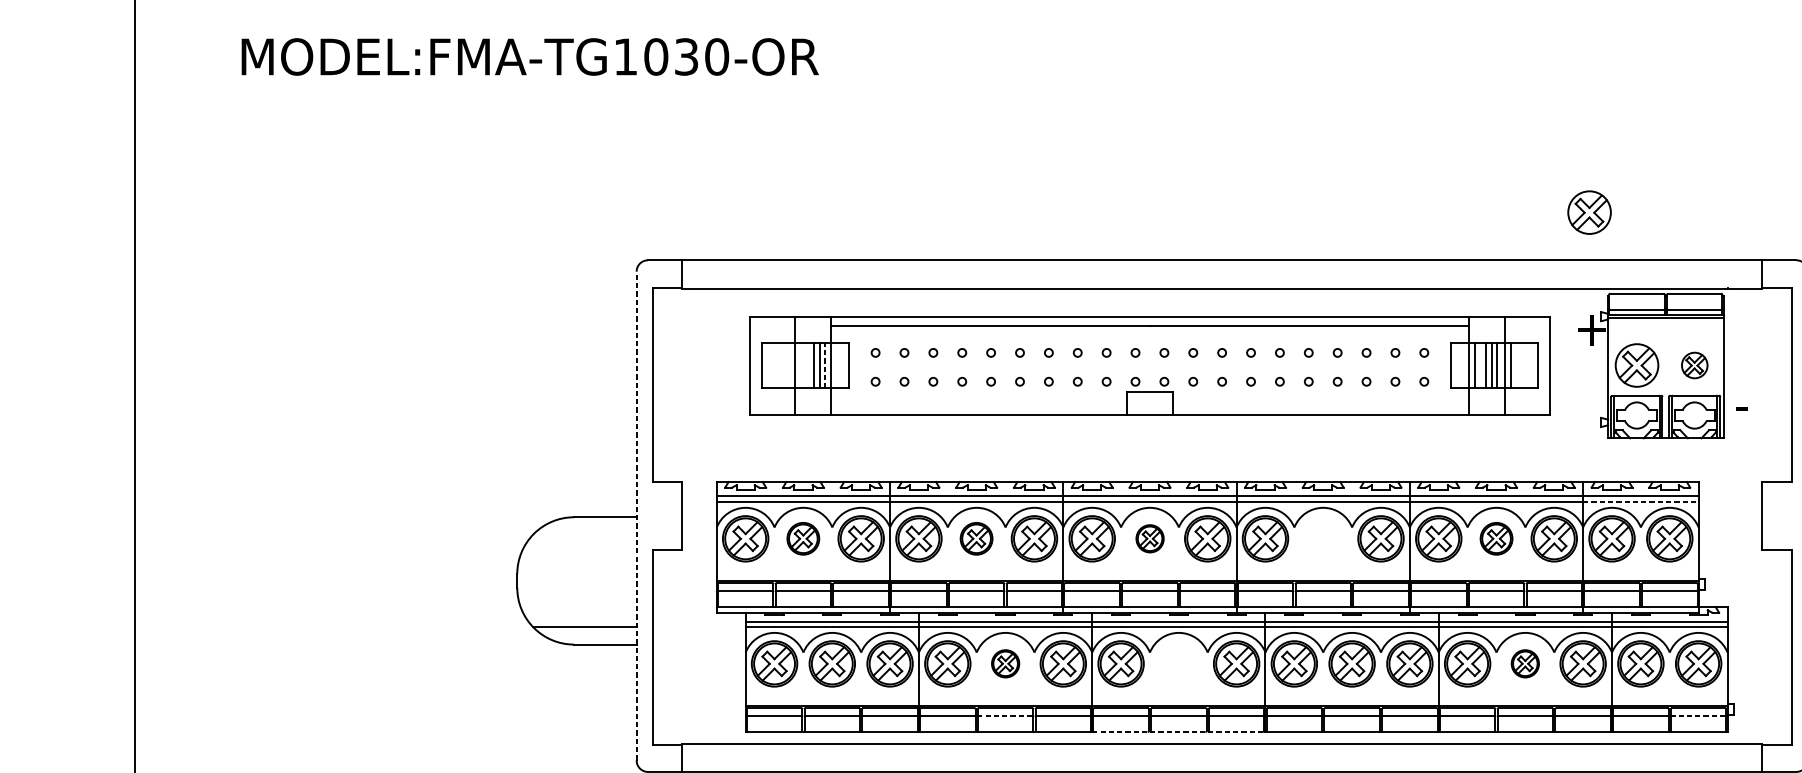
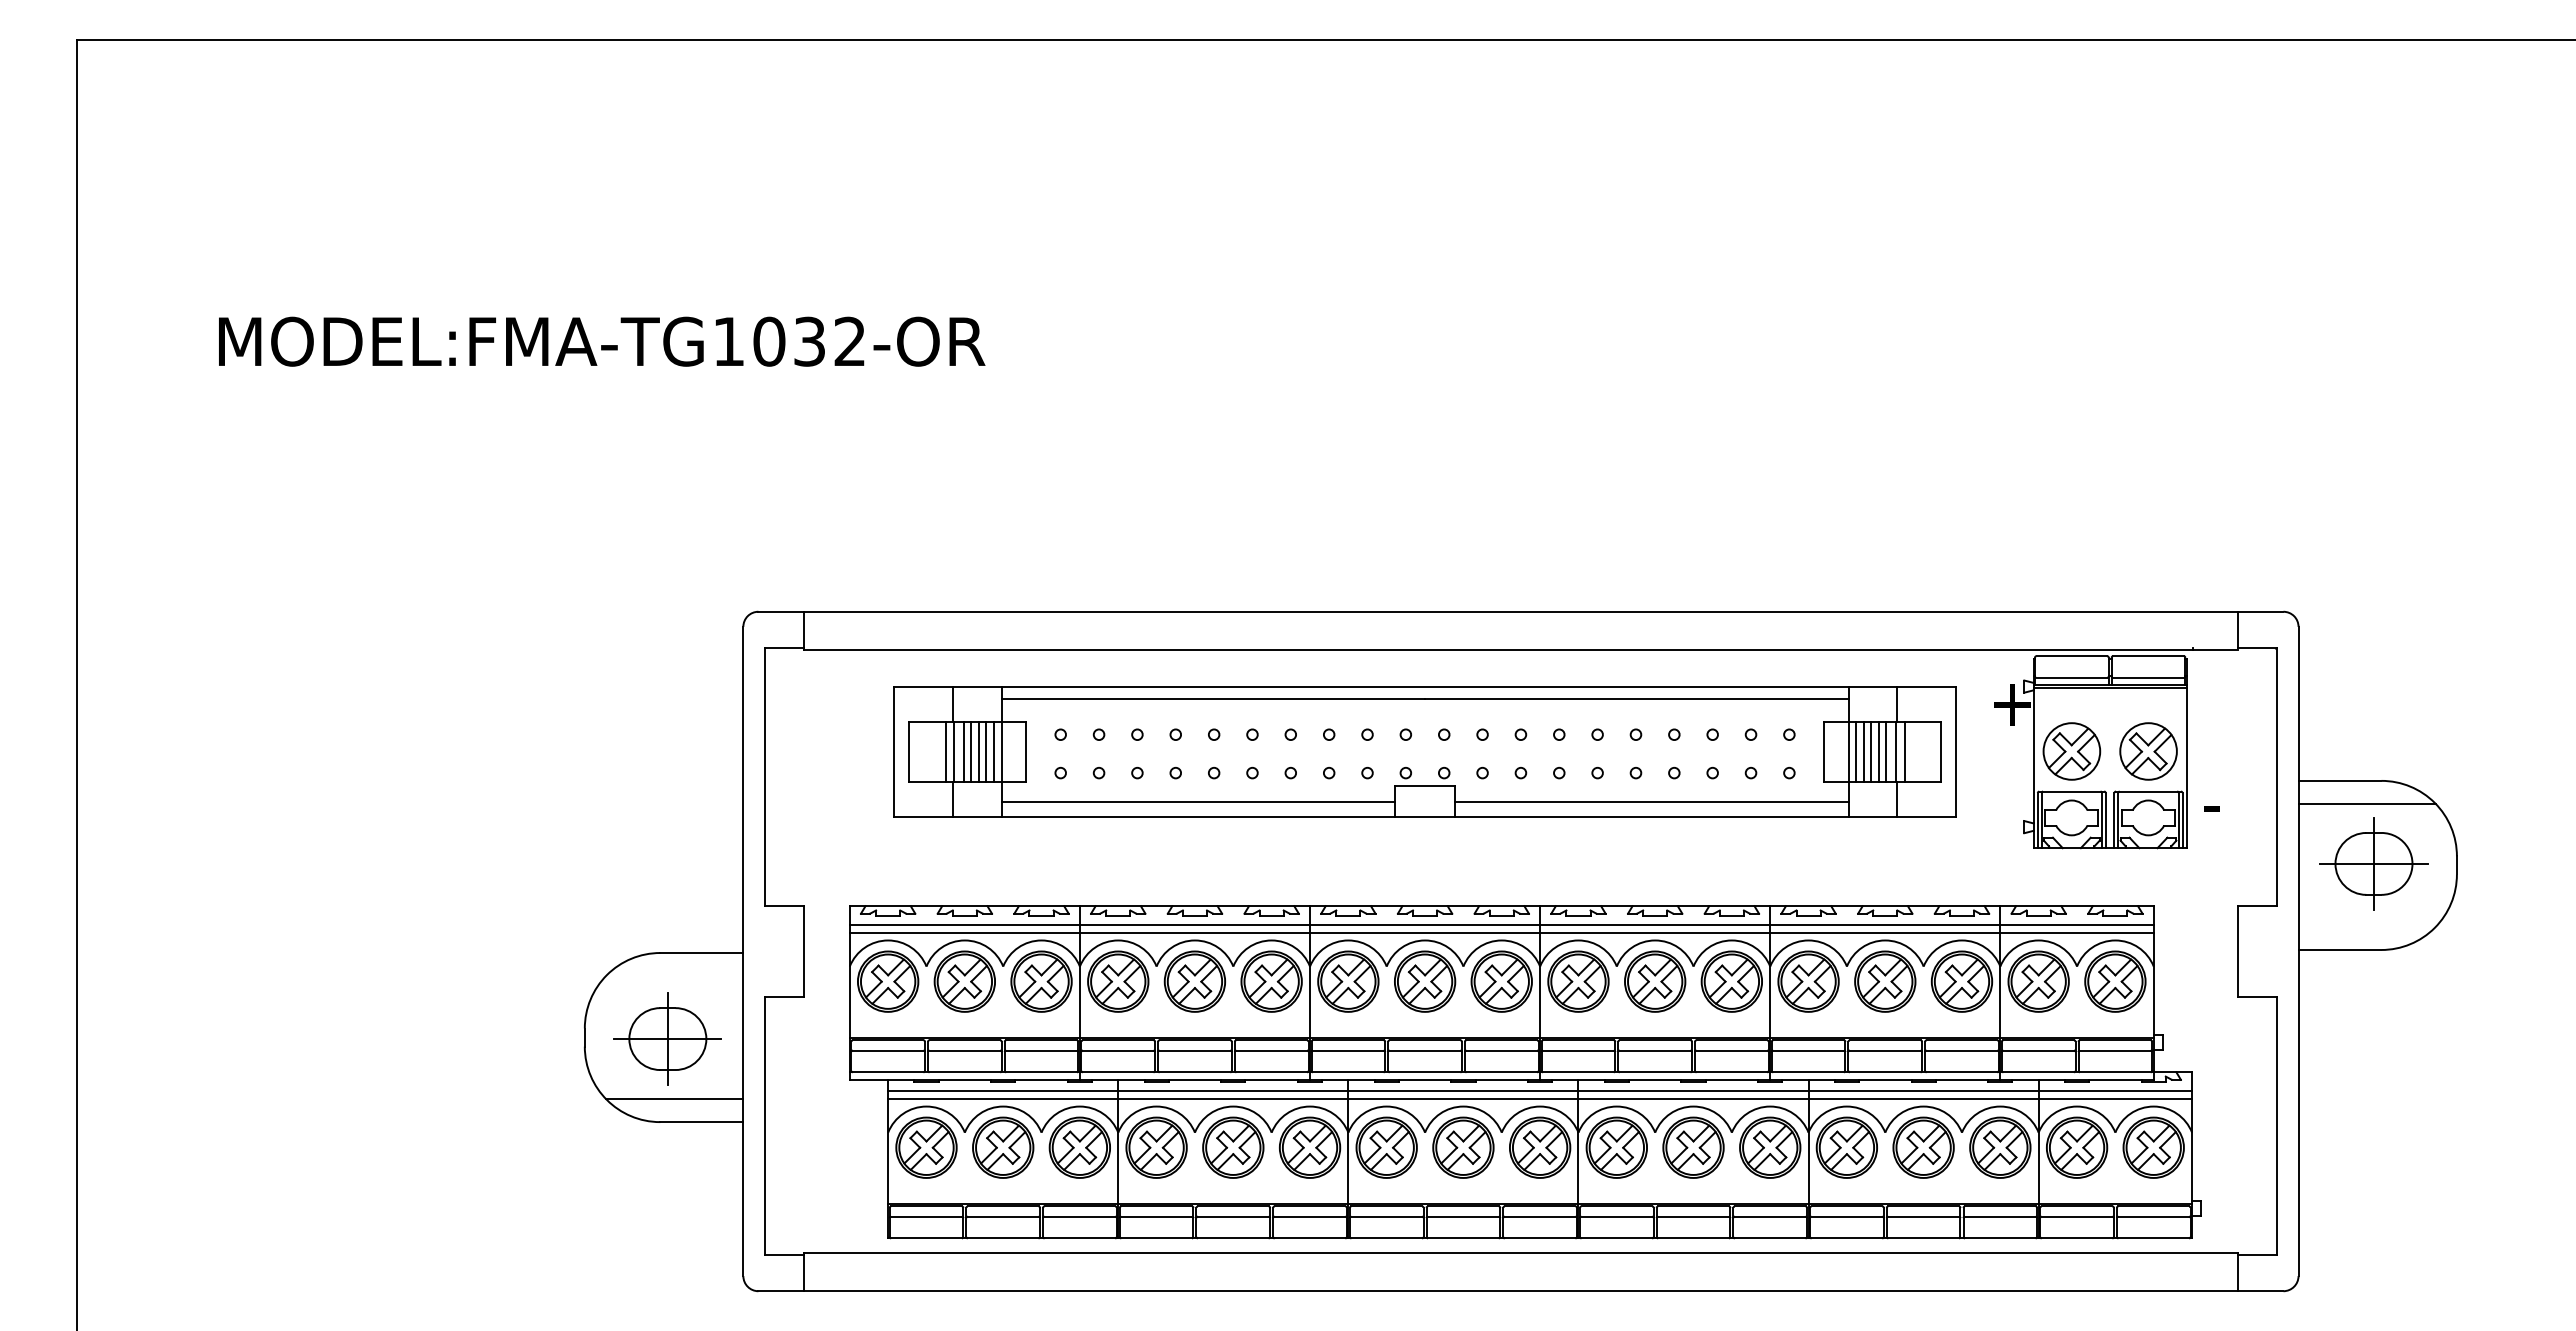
text: (717, 56) -> (850, 341), MODEL:FMA-TG1030-OR -> MODEL:FMA-TG1032-OR
part: (1589, 212) -> (2008, 548), removed
line: (788, 365) -> (945, 751), added
line: (802, 365) -> (963, 751), added
line: (808, 365) -> (971, 751), added
line: (825, 365) -> (994, 751), dashed -> solid
line: (1480, 365) -> (1863, 751), added
part: (1694, 365) -> (2148, 751), size x1.67
line: (978, 403) -> (1197, 801), added
line: (1320, 403) -> (1651, 801), added
line: (1641, 501) -> (2077, 932), dashed -> solid
line: (636, 516) -> (743, 951), dashed -> solid
part: (803, 538) -> (964, 981), size x1.43
part: (976, 538) -> (1194, 981), size x1.43
part: (1150, 538) -> (1425, 981), size x1.67
part: (1323, 538) -> (1655, 981), added
part: (1496, 538) -> (1885, 981), size x1.43
part: (579, 581) -> (667, 1038), added
part: (1005, 663) -> (1233, 1147), size x1.67
part: (1178, 663) -> (1463, 1147), added
part: (1525, 663) -> (1923, 1147), size x1.67
line: (1004, 715) -> (1232, 1216), dashed -> solid
line: (1698, 715) -> (2153, 1216), dashed -> solid
line: (1178, 732) -> (1463, 1238), dashed -> solid

